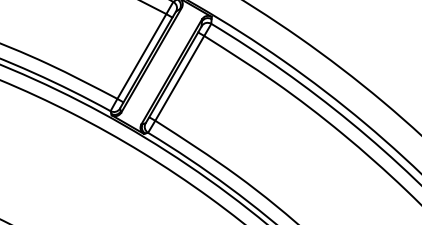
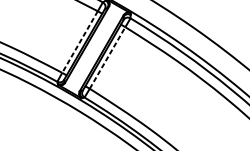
line: (141, 56) -> (79, 42), solid -> dashed
line: (179, 78) -> (107, 58), solid -> dashed

